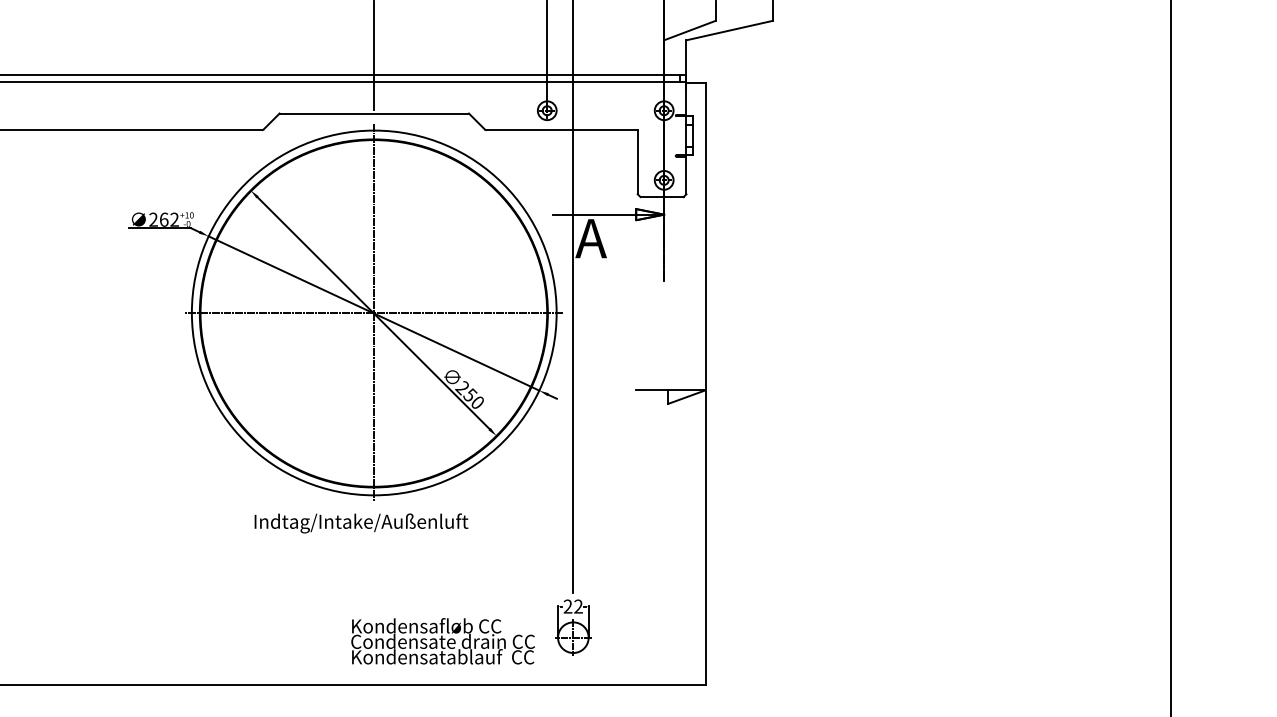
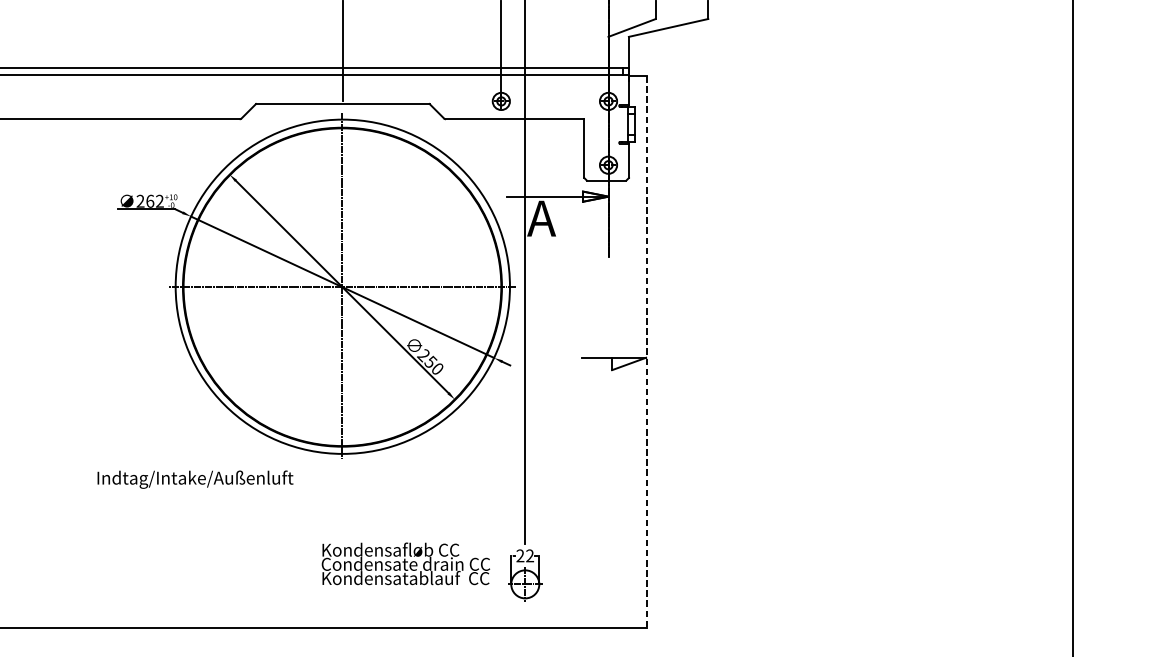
line: (705, 384) -> (646, 352), solid -> dashed
text: (361, 523) -> (195, 479), moved
text: (442, 641) -> (405, 564), moved

